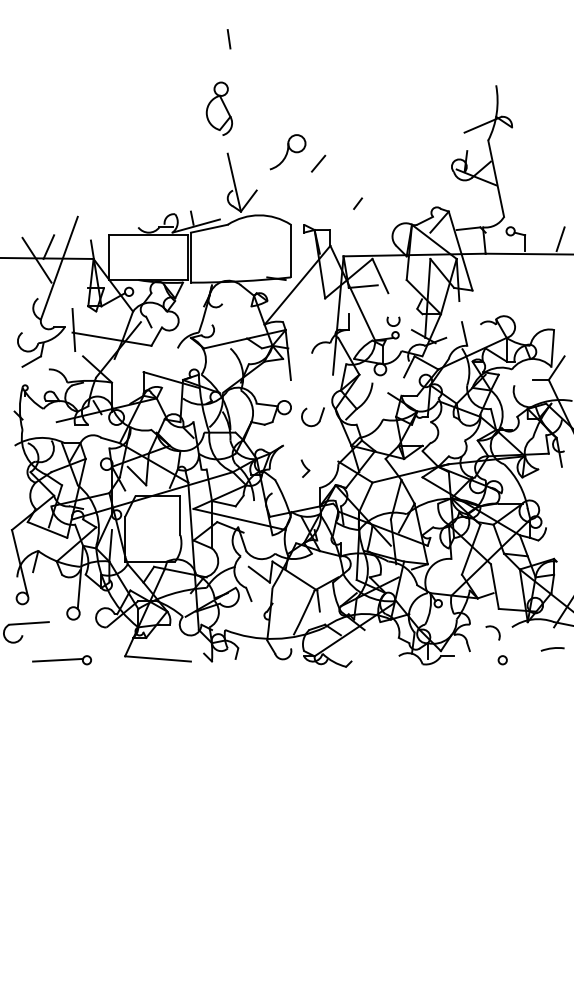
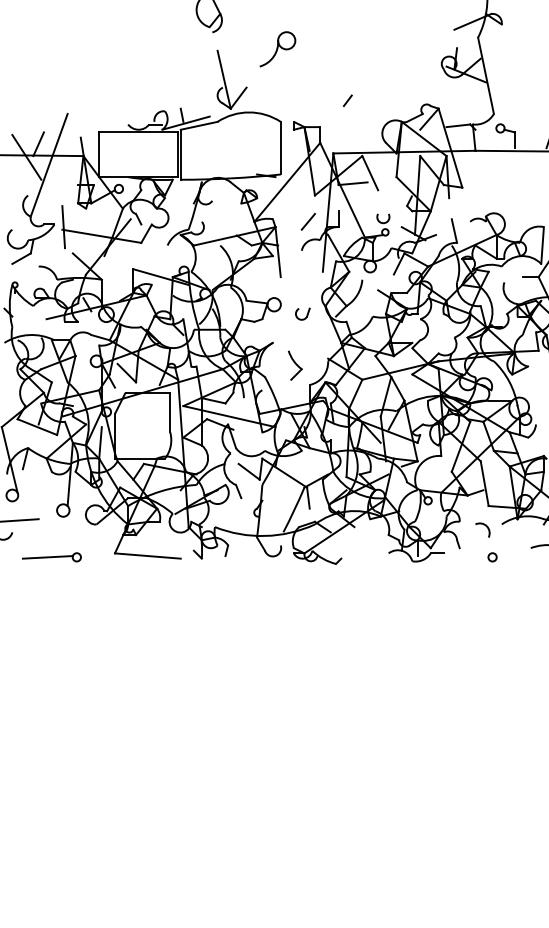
line: (318, 163) -> (308, 221), moved
part: (312, 416) -> (302, 313), size x0.62
part: (305, 468) -> (295, 365), size x1.67

